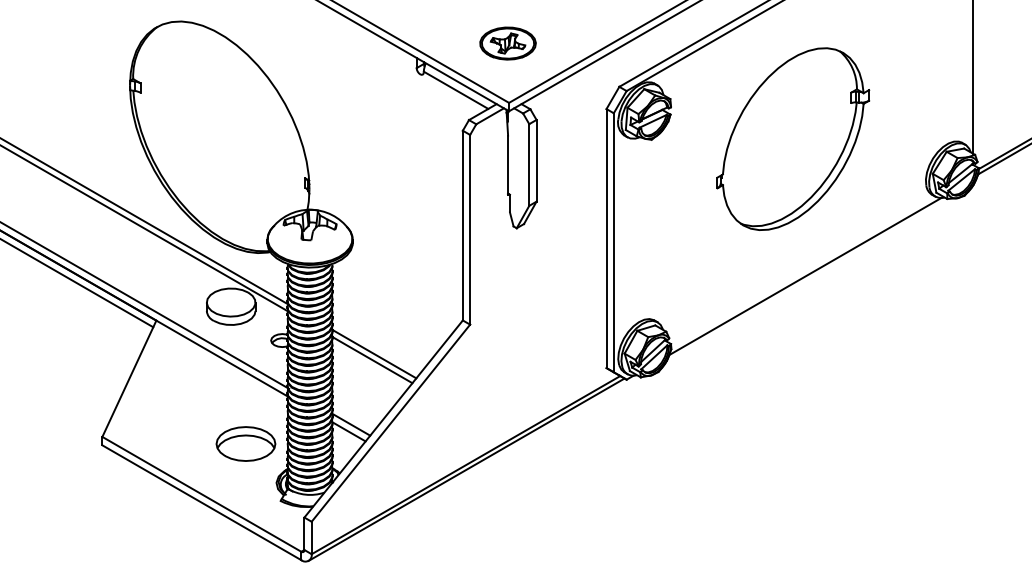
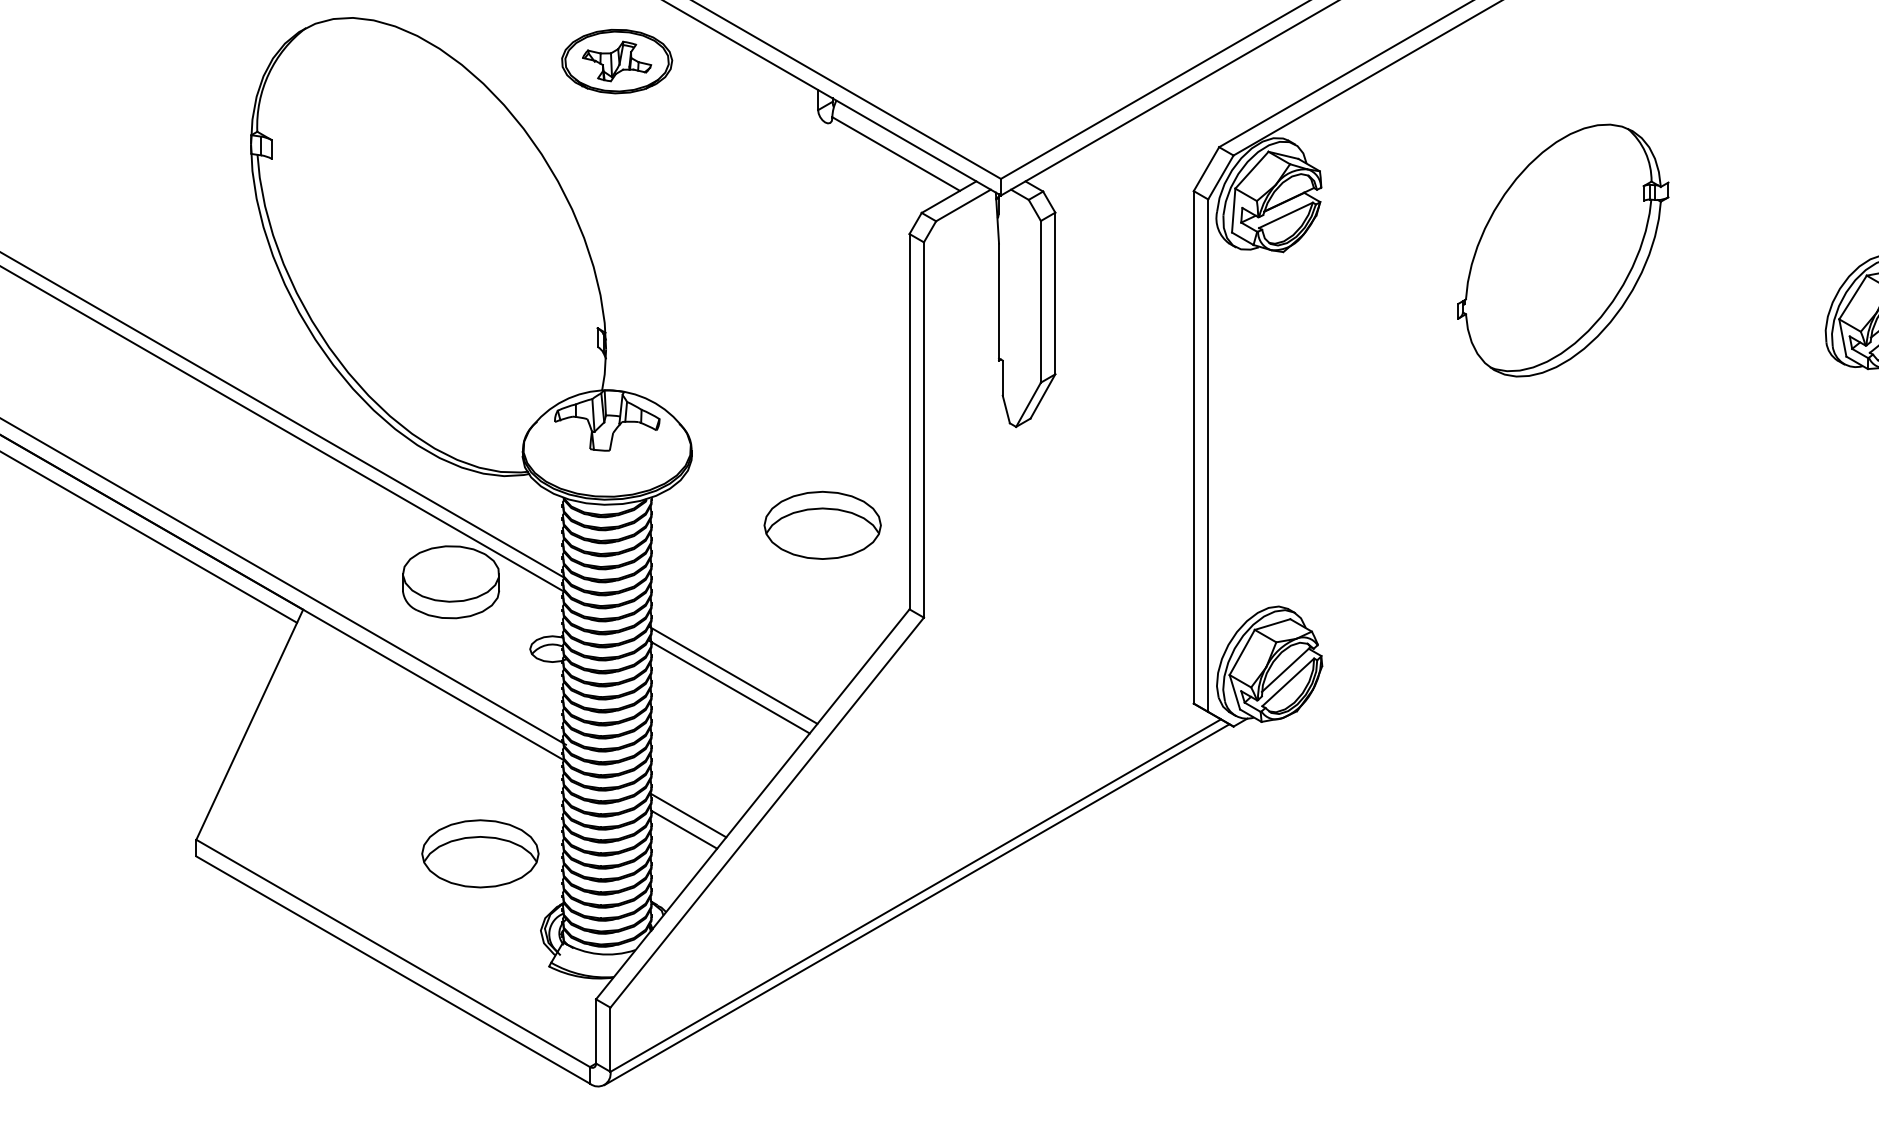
part: (507, 43) -> (615, 61), moved
part: (793, 138) -> (1563, 249), size x0.7
line: (805, 276) -> (1587, 522), removed
part: (418, 277) -> (821, 524), added

